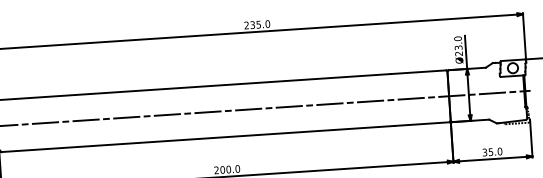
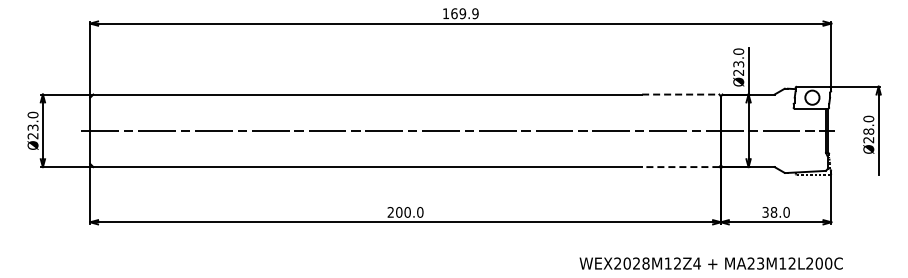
text: (257, 24) -> (460, 13), 235.0 -> 169.9
line: (418, 72) -> (680, 94), solid -> dashed
line: (421, 124) -> (680, 167), solid -> dashed
text: (490, 152) -> (773, 212), 35.0 -> 38.0

